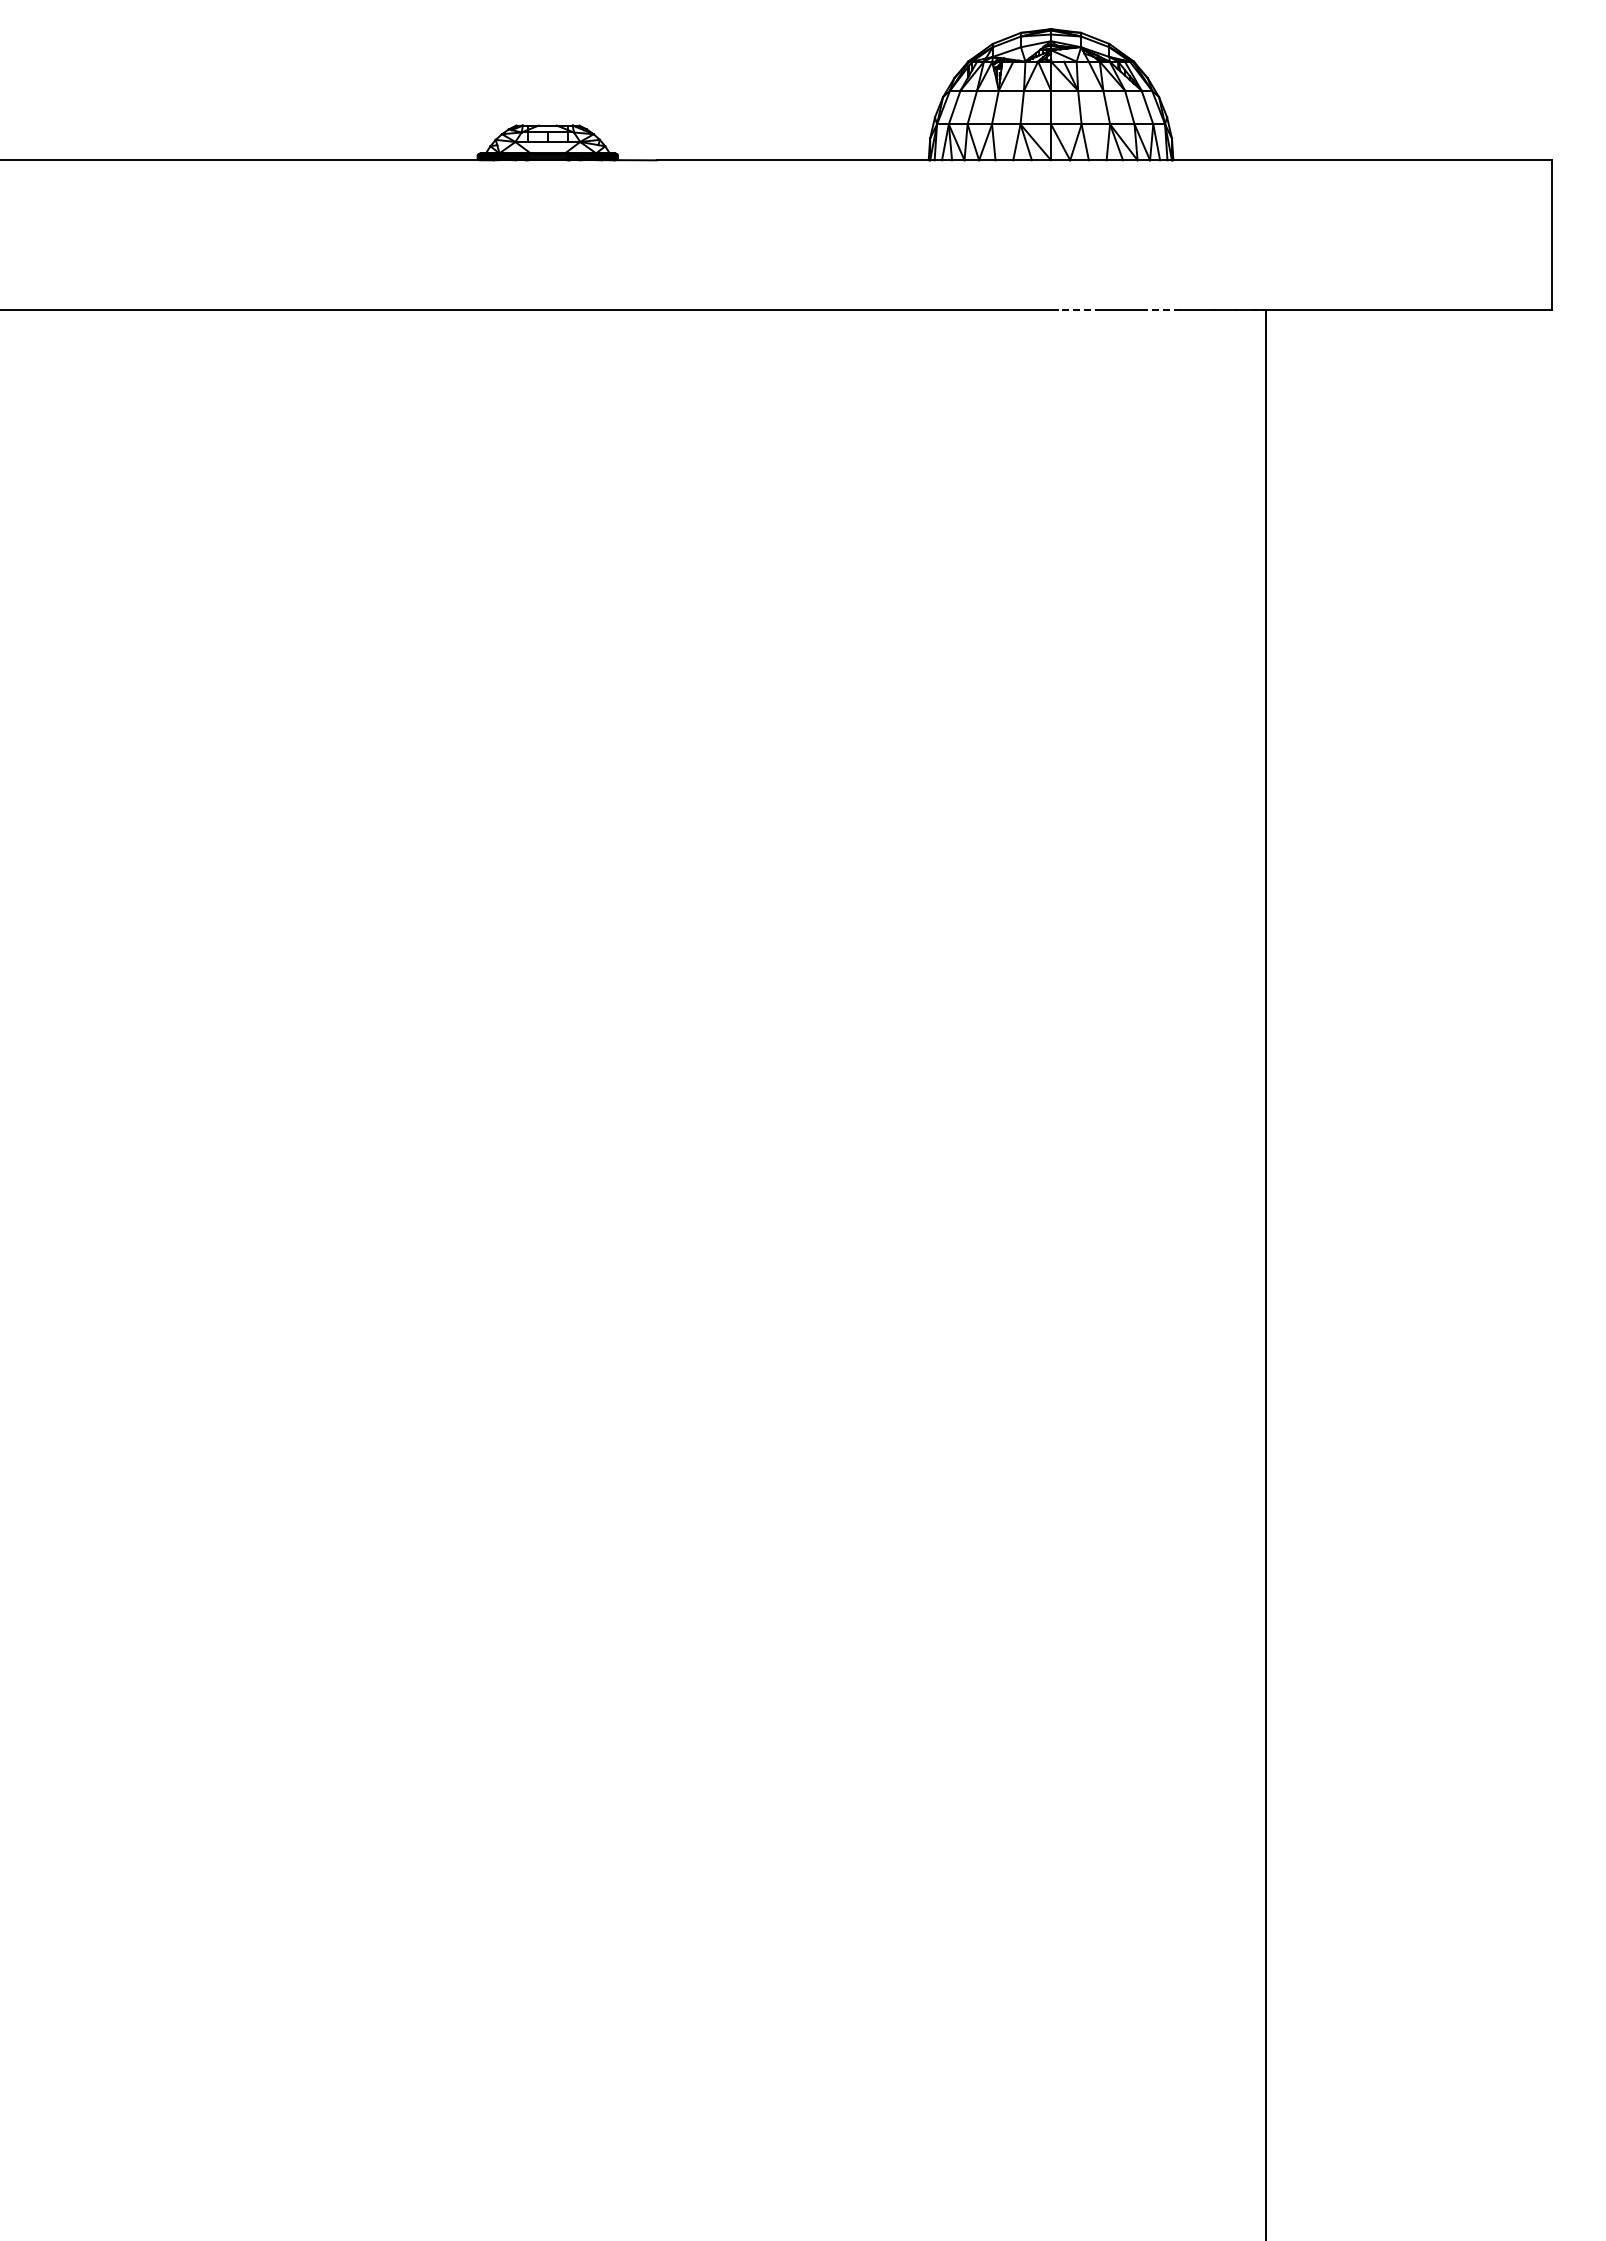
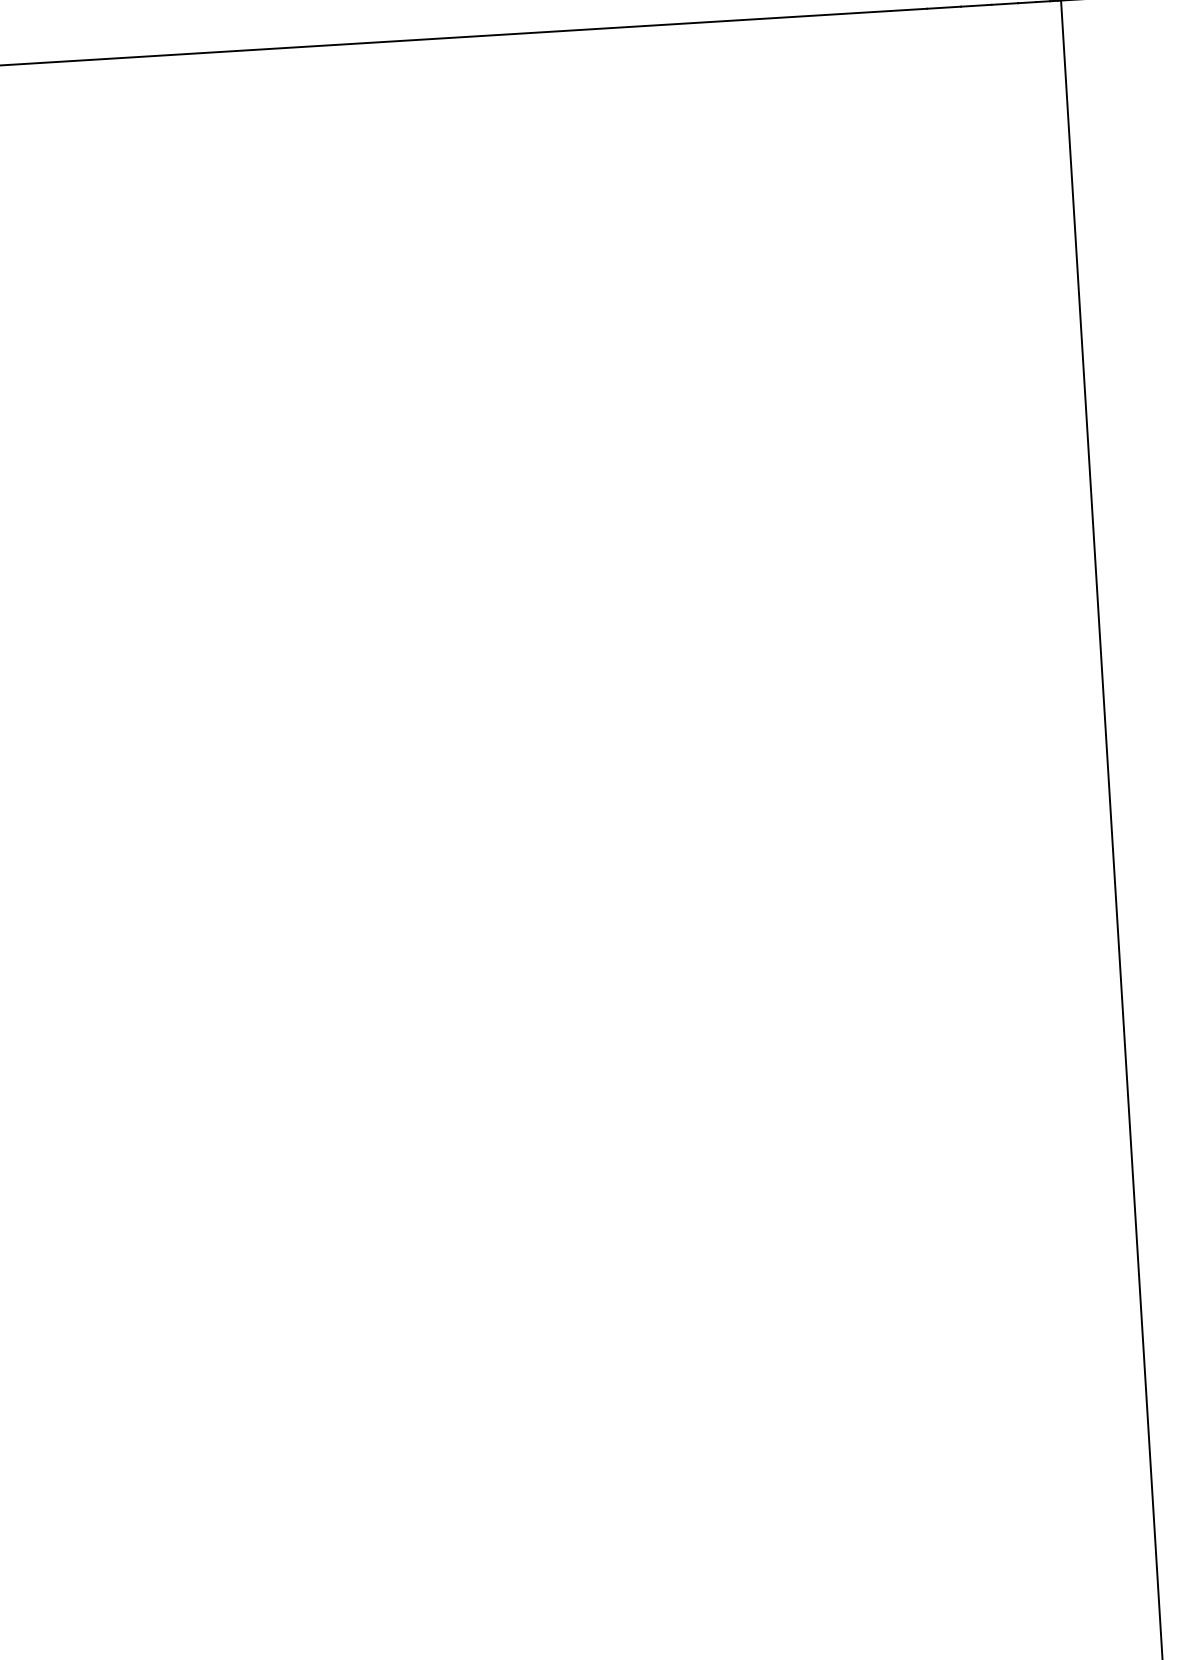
line: (1080, 310) -> (909, 9), dashed -> solid
line: (1162, 310) -> (976, 5), dashed -> solid

